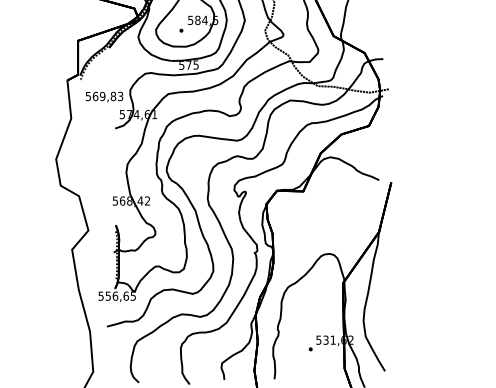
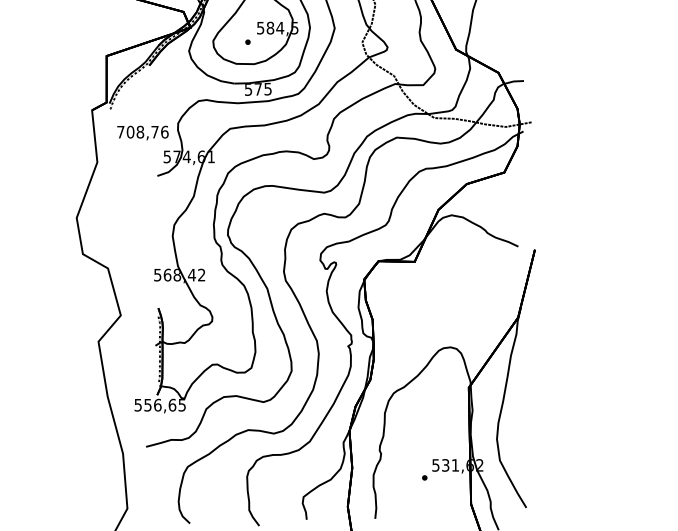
text: (104, 96) -> (142, 132), 569,83 -> 708,76

